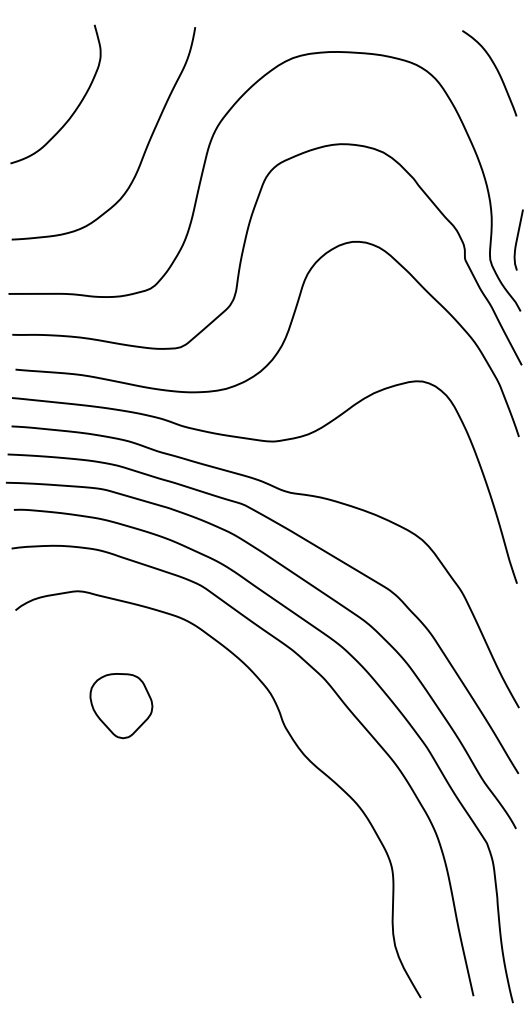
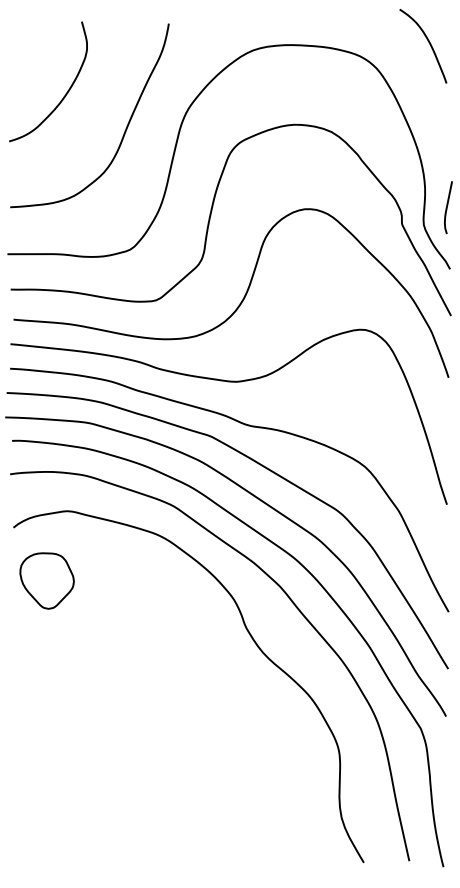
curve: (496, 70) -> (429, 43), moved
part: (121, 706) -> (47, 581), moved

